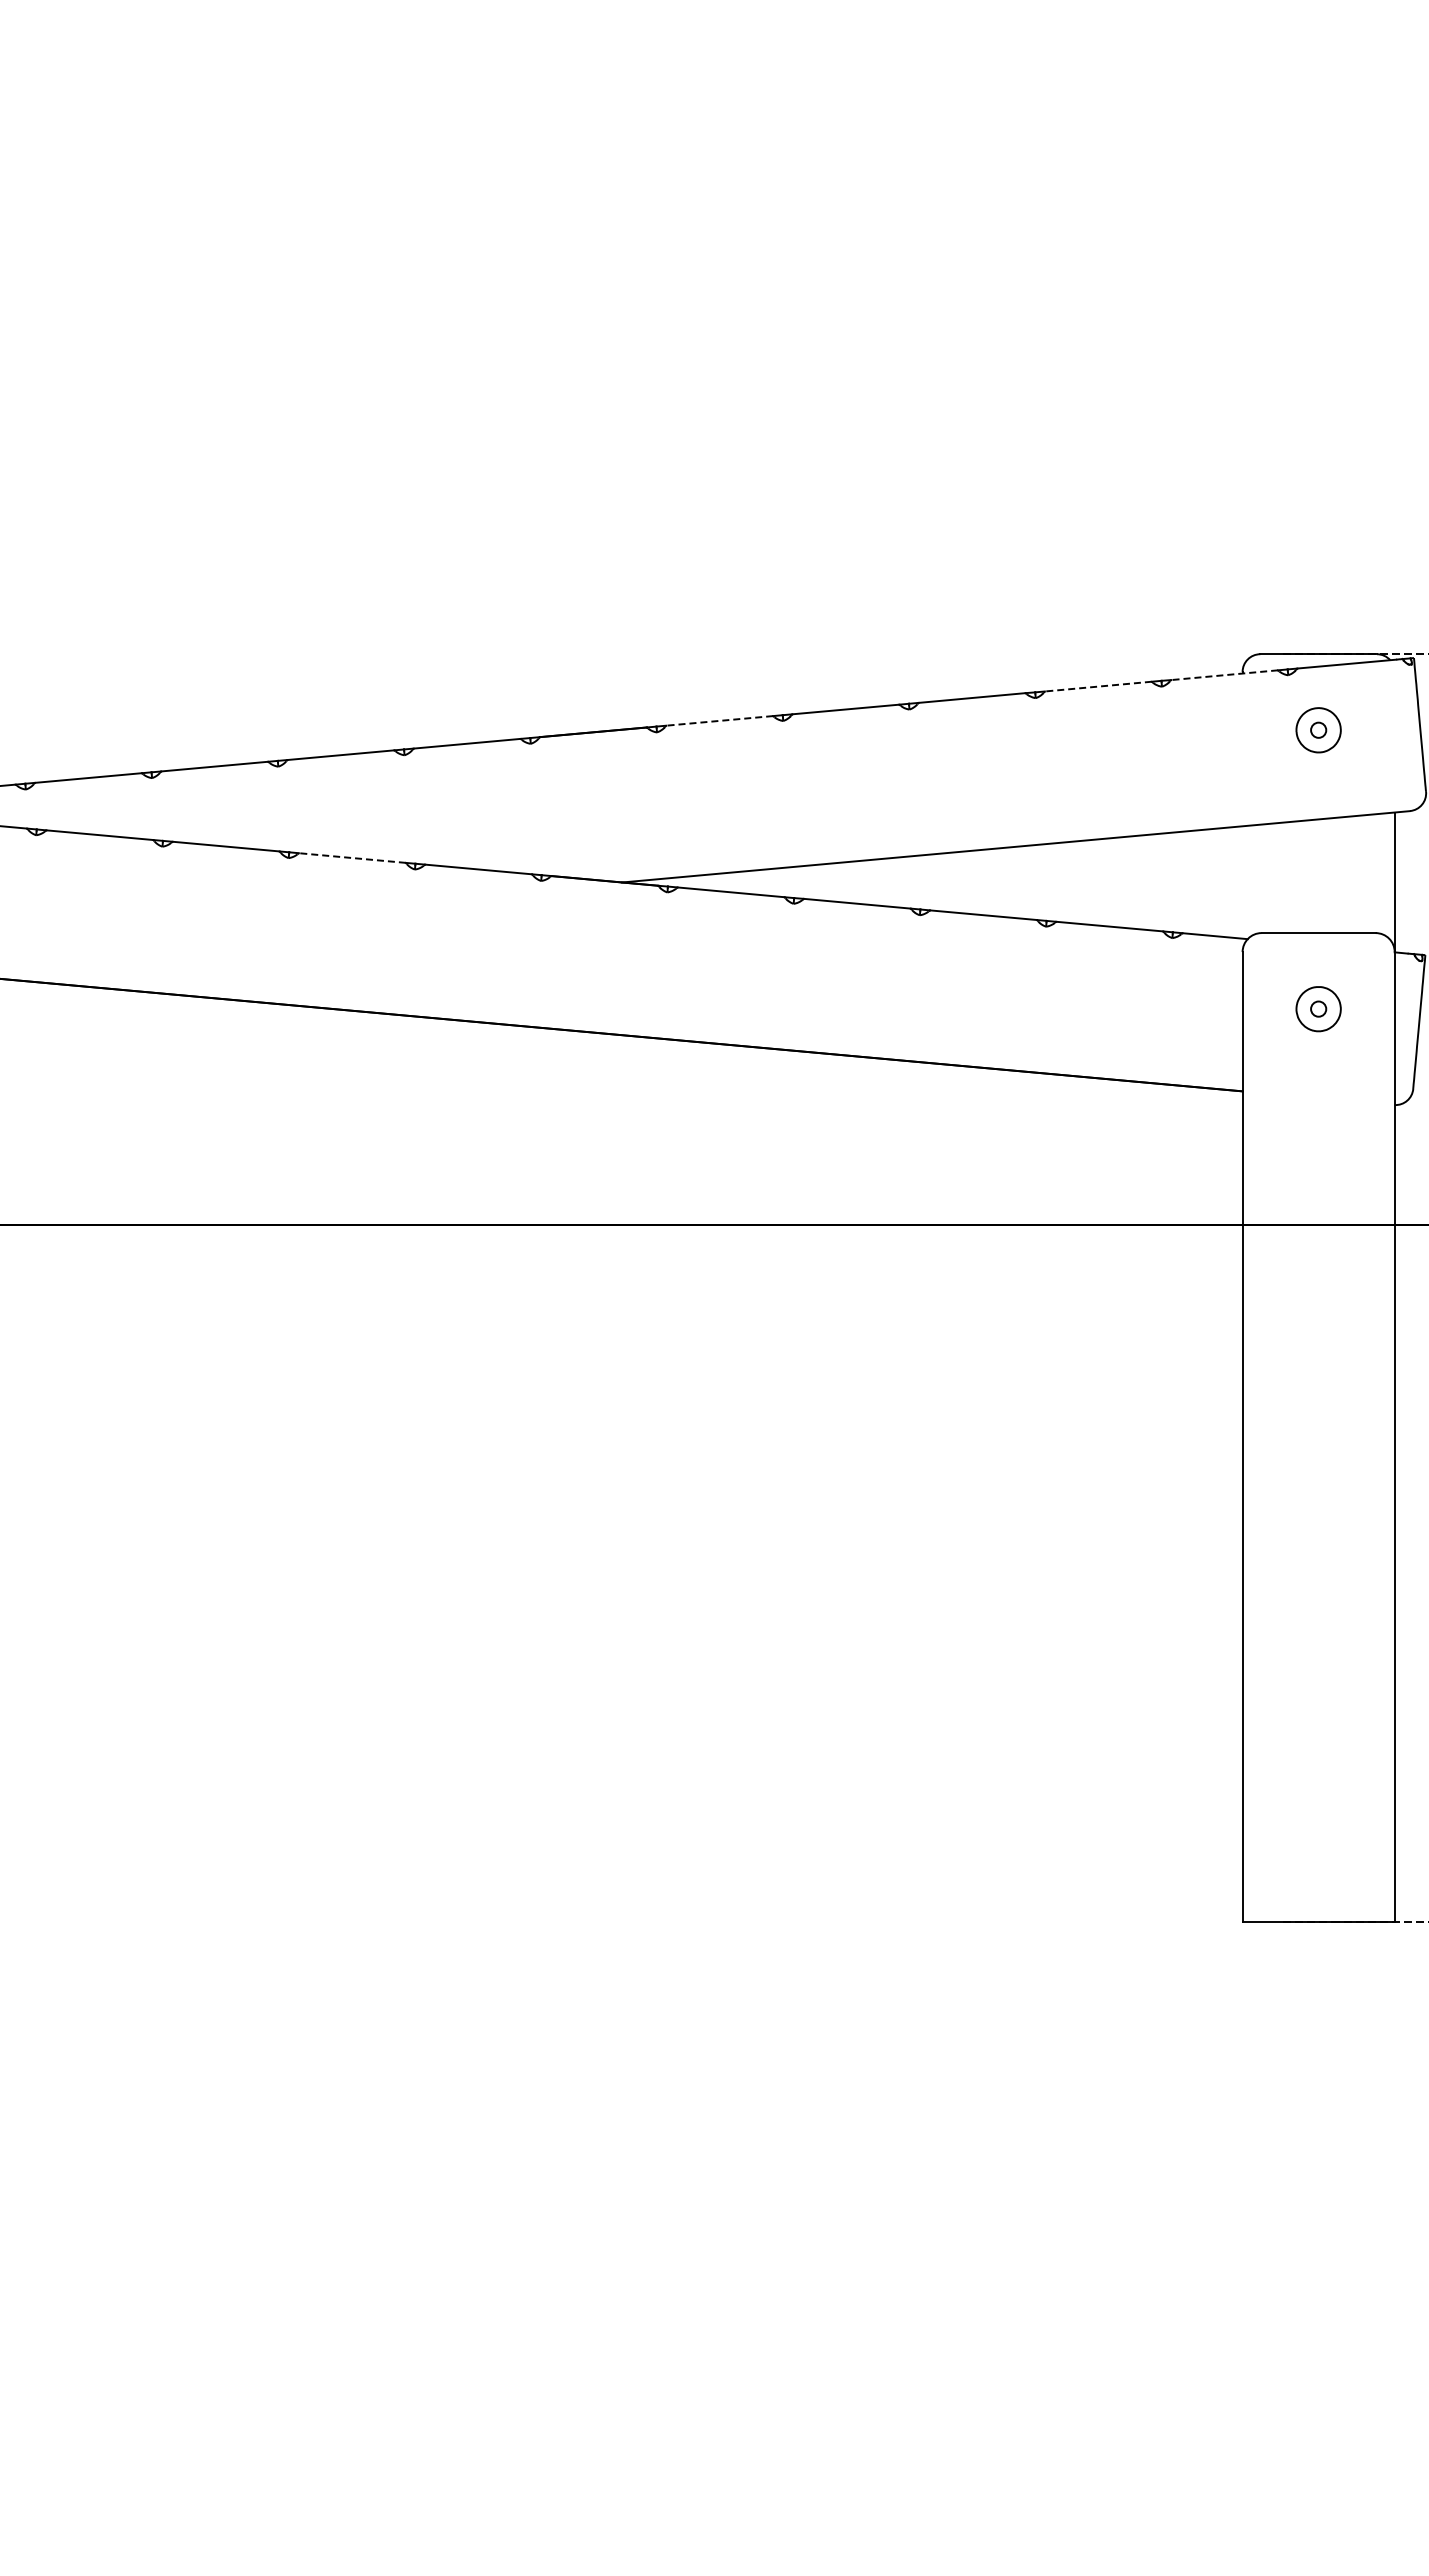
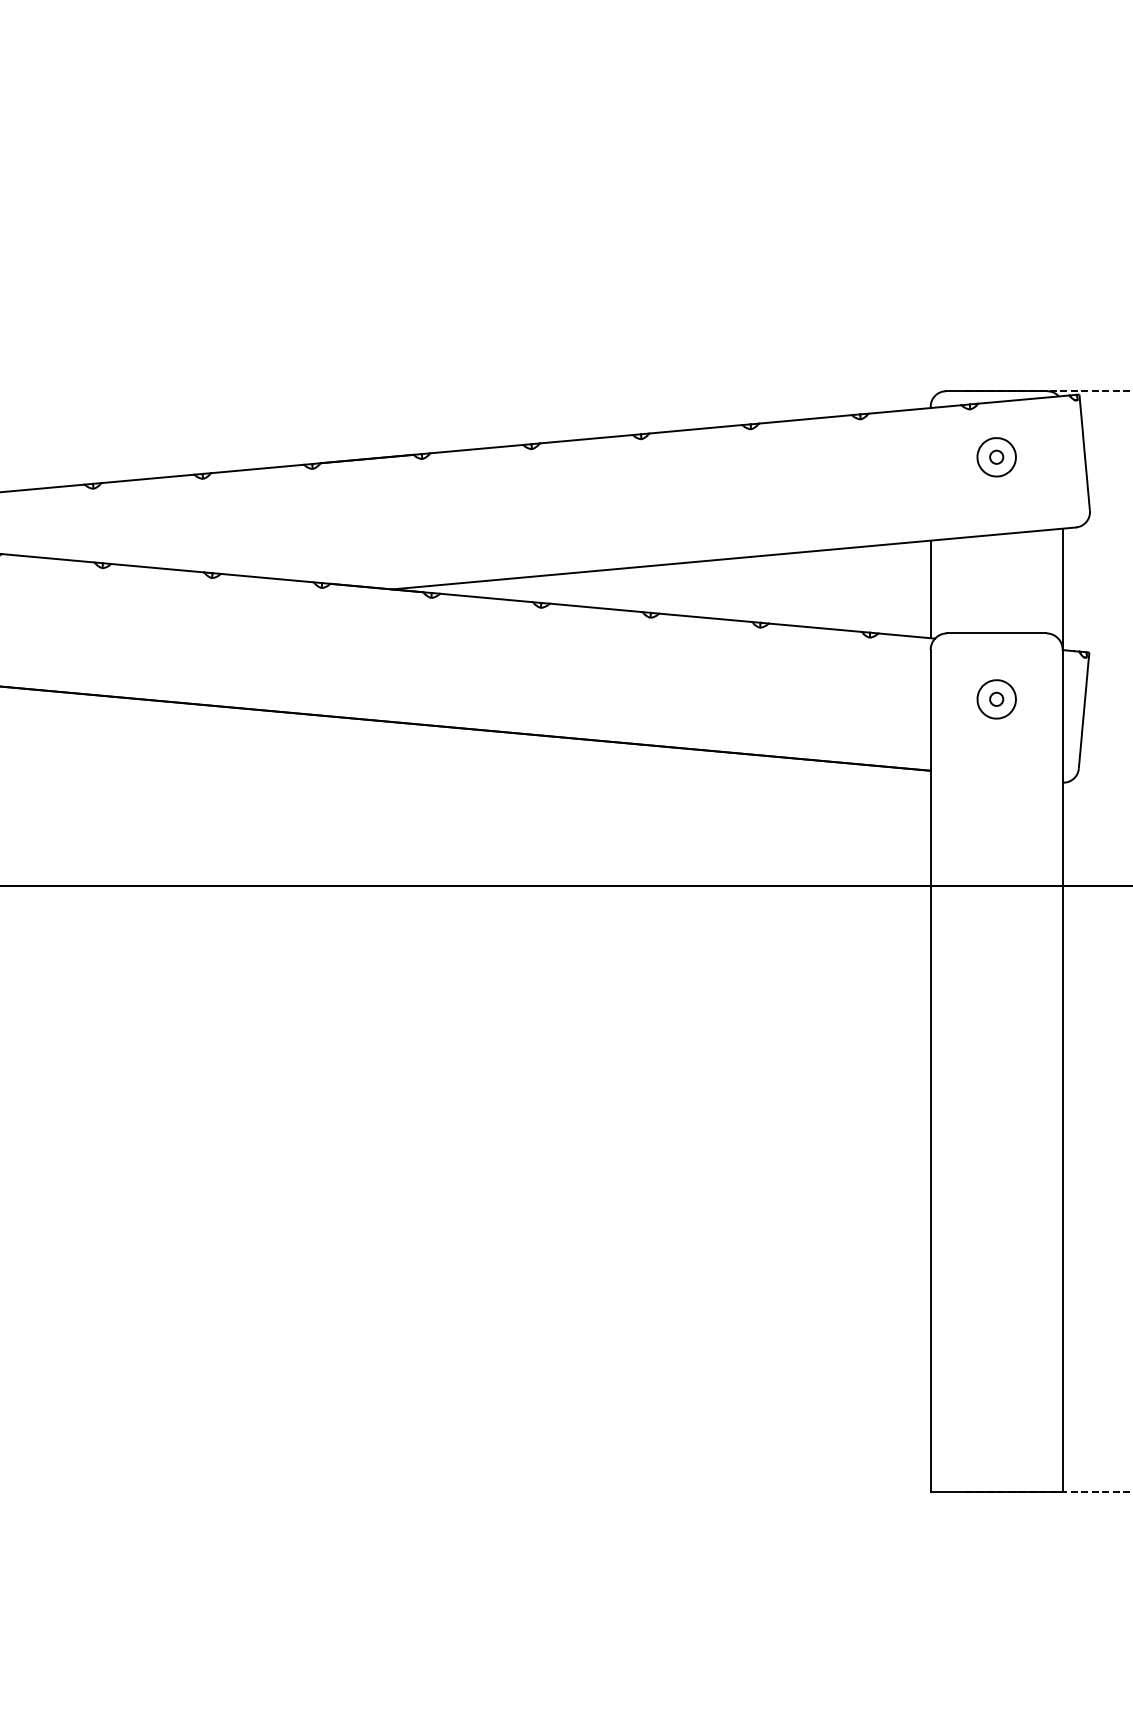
line: (1224, 675) -> (914, 409), dashed -> solid
line: (1098, 686) -> (805, 419), dashed -> solid
line: (719, 720) -> (476, 448), dashed -> solid
line: (352, 858) -> (157, 568), dashed -> solid
line: (1242, 882) -> (930, 589), added

